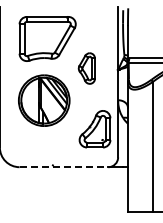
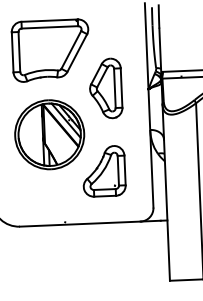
part: (86, 68) -> (105, 88), size x1.43
part: (94, 129) -> (103, 171), moved
line: (64, 167) -> (81, 224), dashed -> solid

